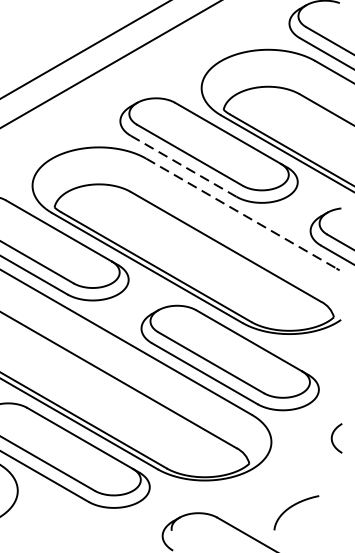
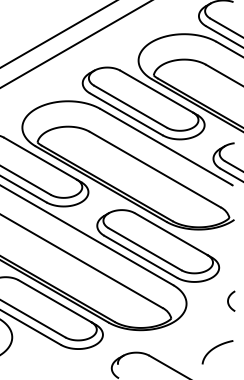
line: (184, 166) -> (126, 114), dashed -> solid
line: (242, 214) -> (166, 147), dashed -> solid
curve: (291, 508) -> (214, 349), moved

